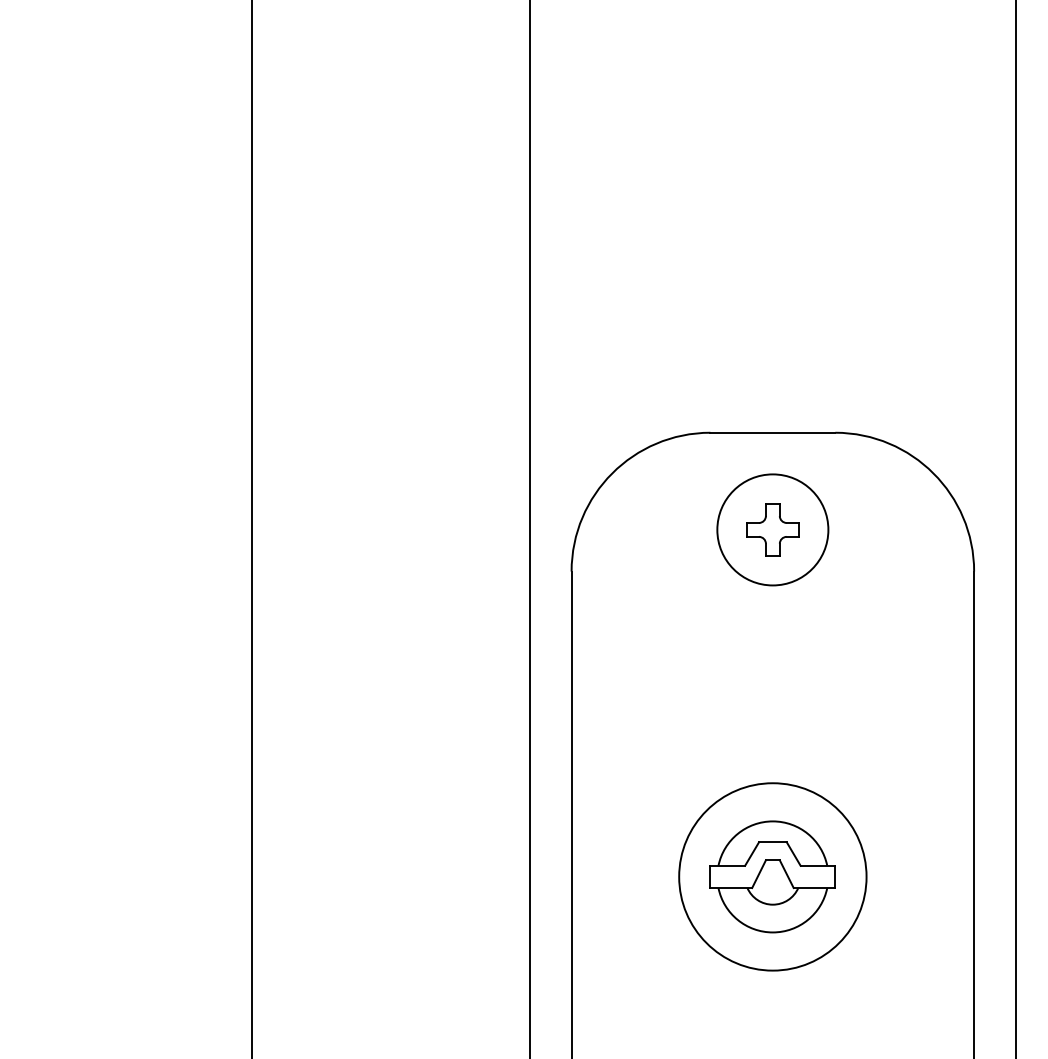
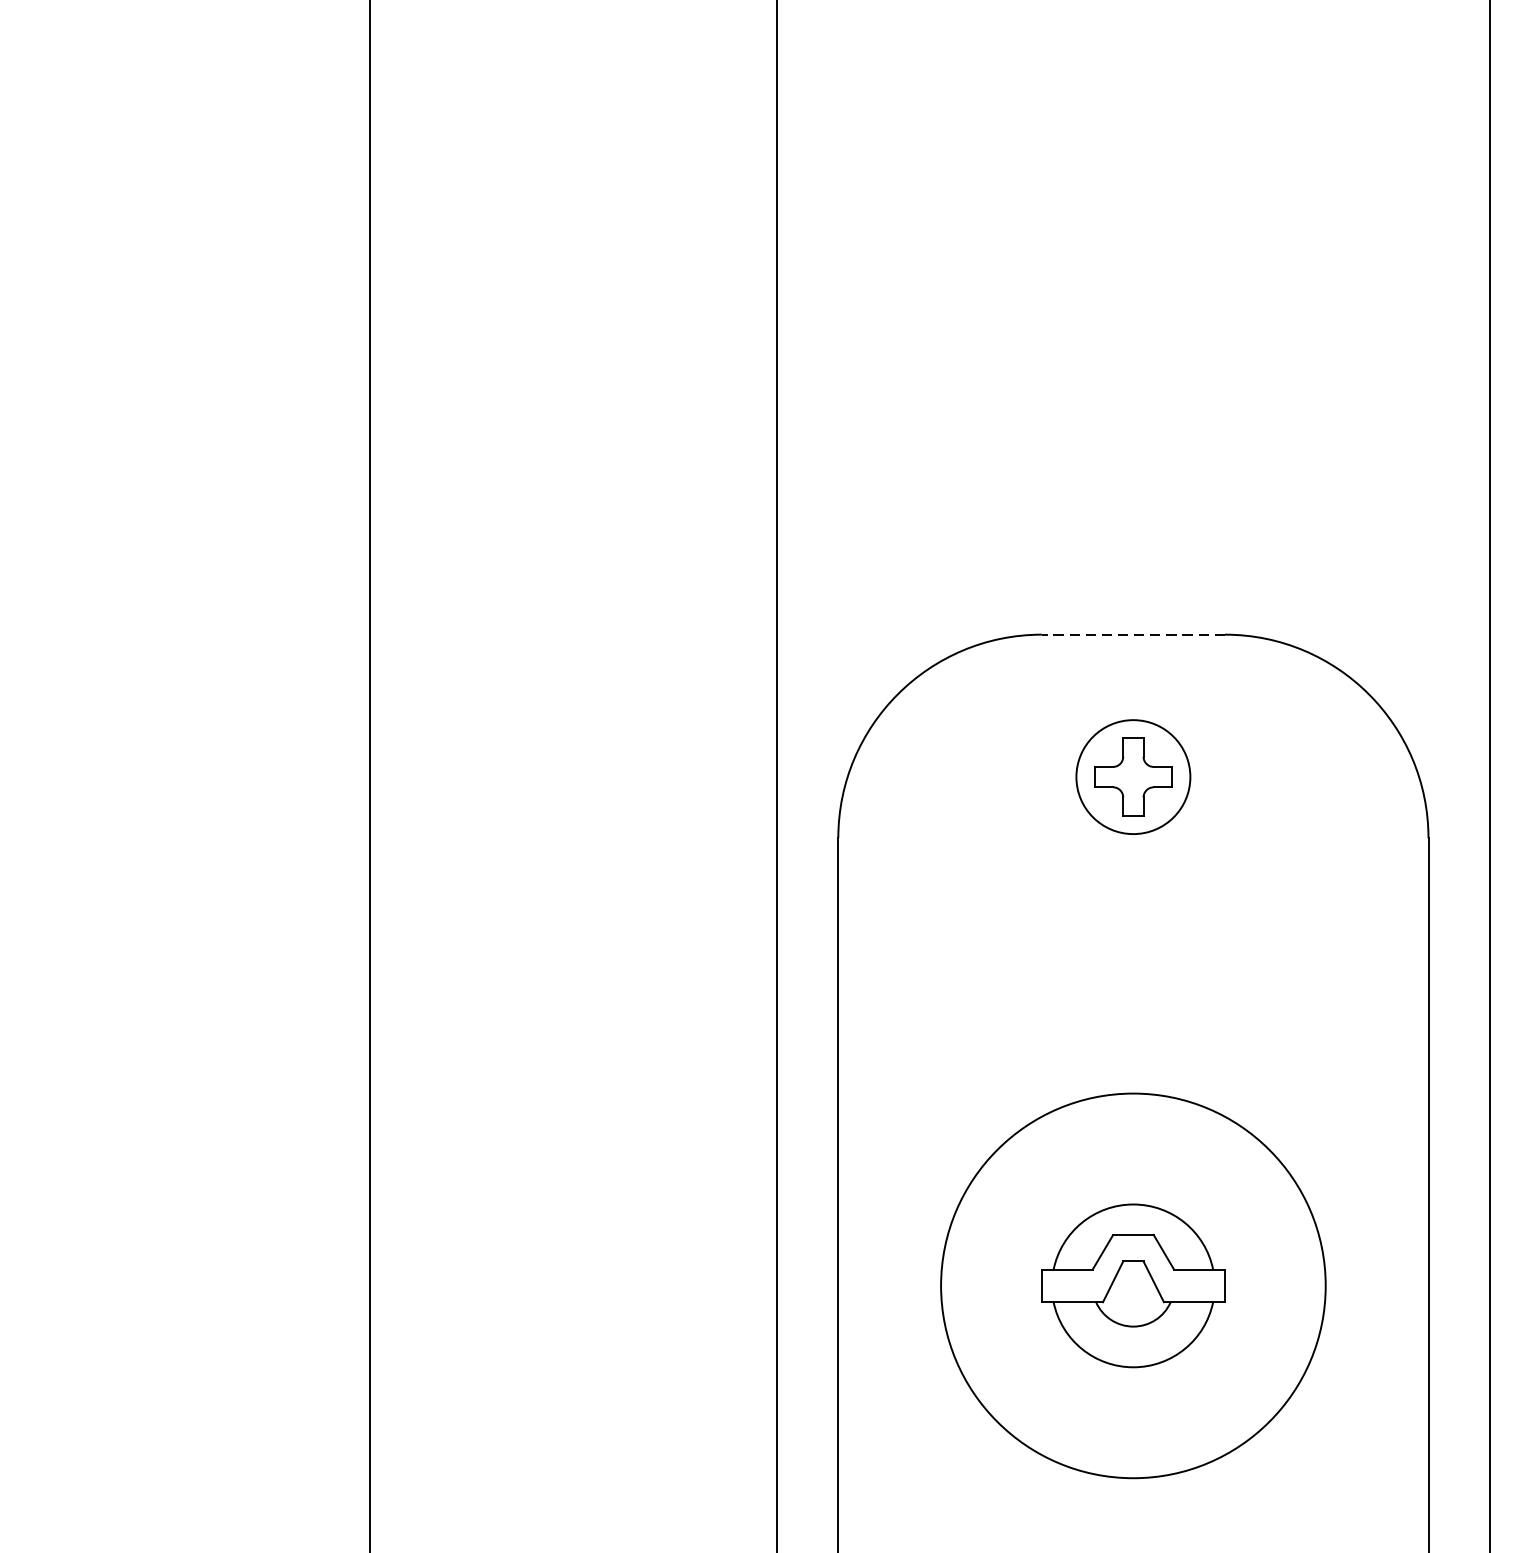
line: (772, 432) -> (1132, 634), solid -> dashed
circle: (772, 529) -> (1132, 776), size x0.7
circle: (772, 876) -> (1132, 1285), size x1.4

